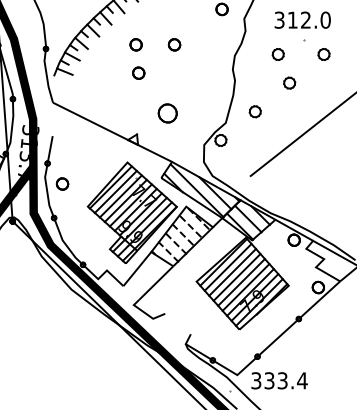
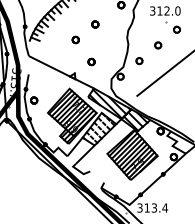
part: (136, 44) -> (74, 24), removed
part: (277, 53) -> (151, 29), removed
part: (167, 112) -> (91, 61), size x0.62
text: (268, 379) -> (146, 207), 333.4 -> 313.4

